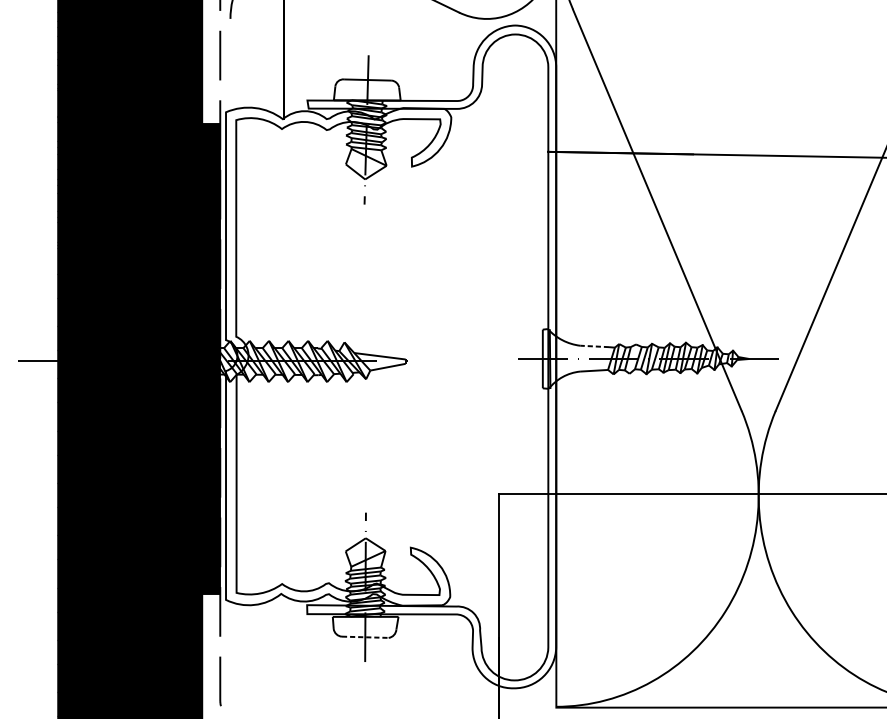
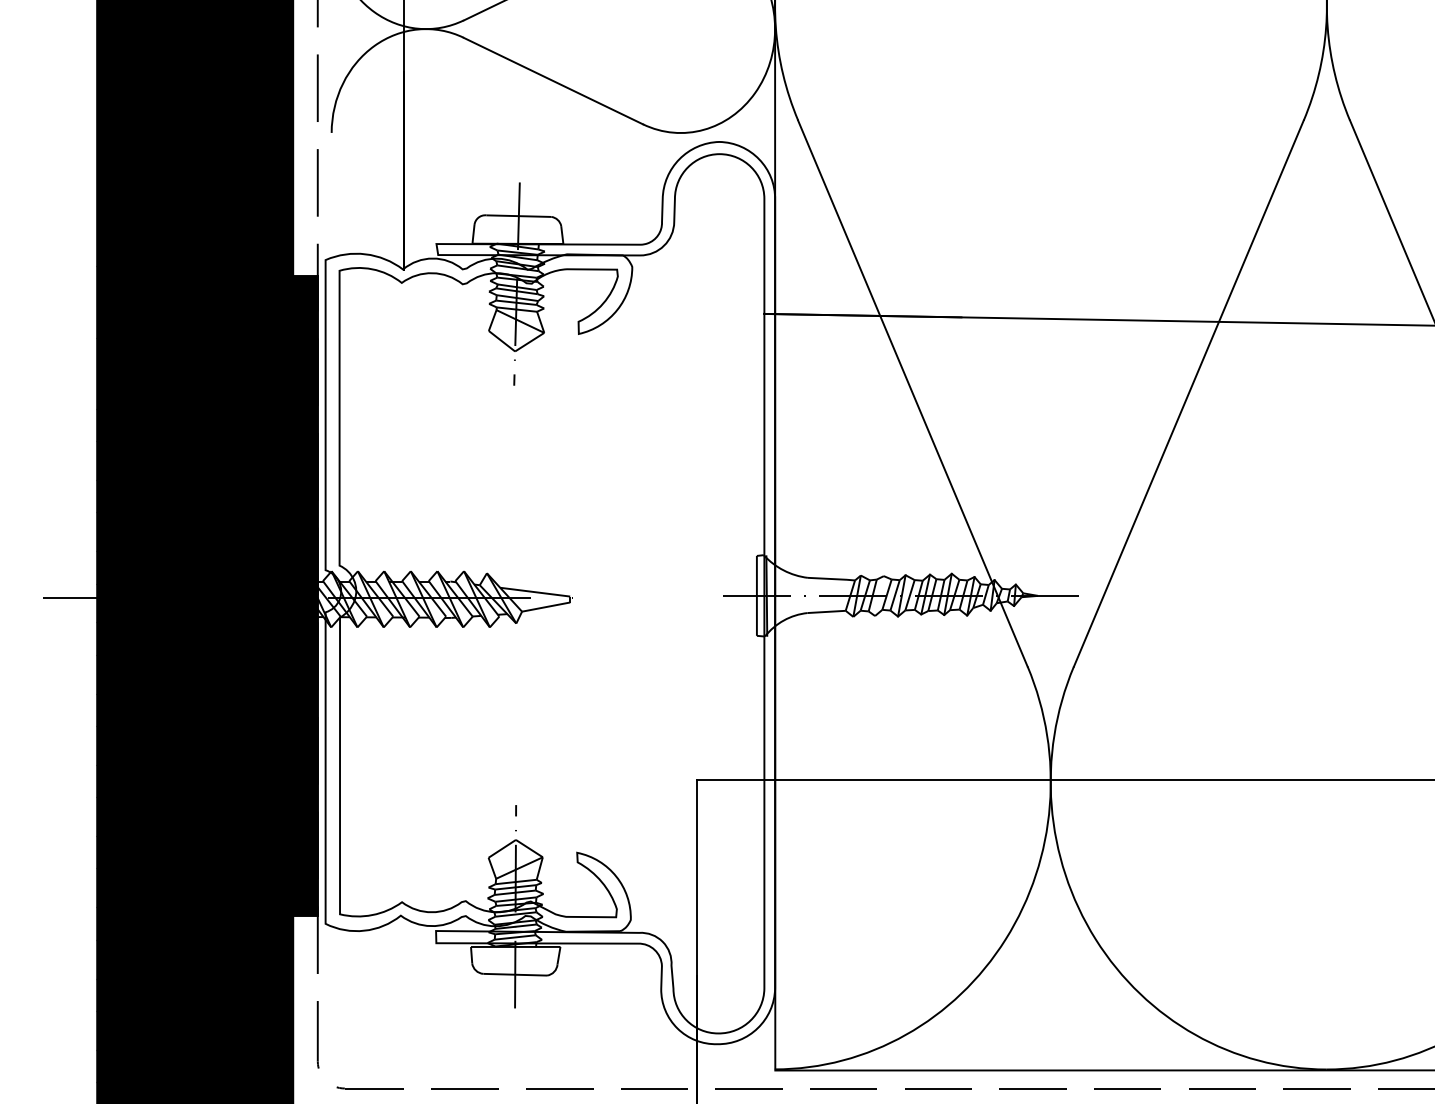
line: (594, 346) -> (827, 578), dashed -> solid
line: (365, 637) -> (515, 974), dashed -> solid

